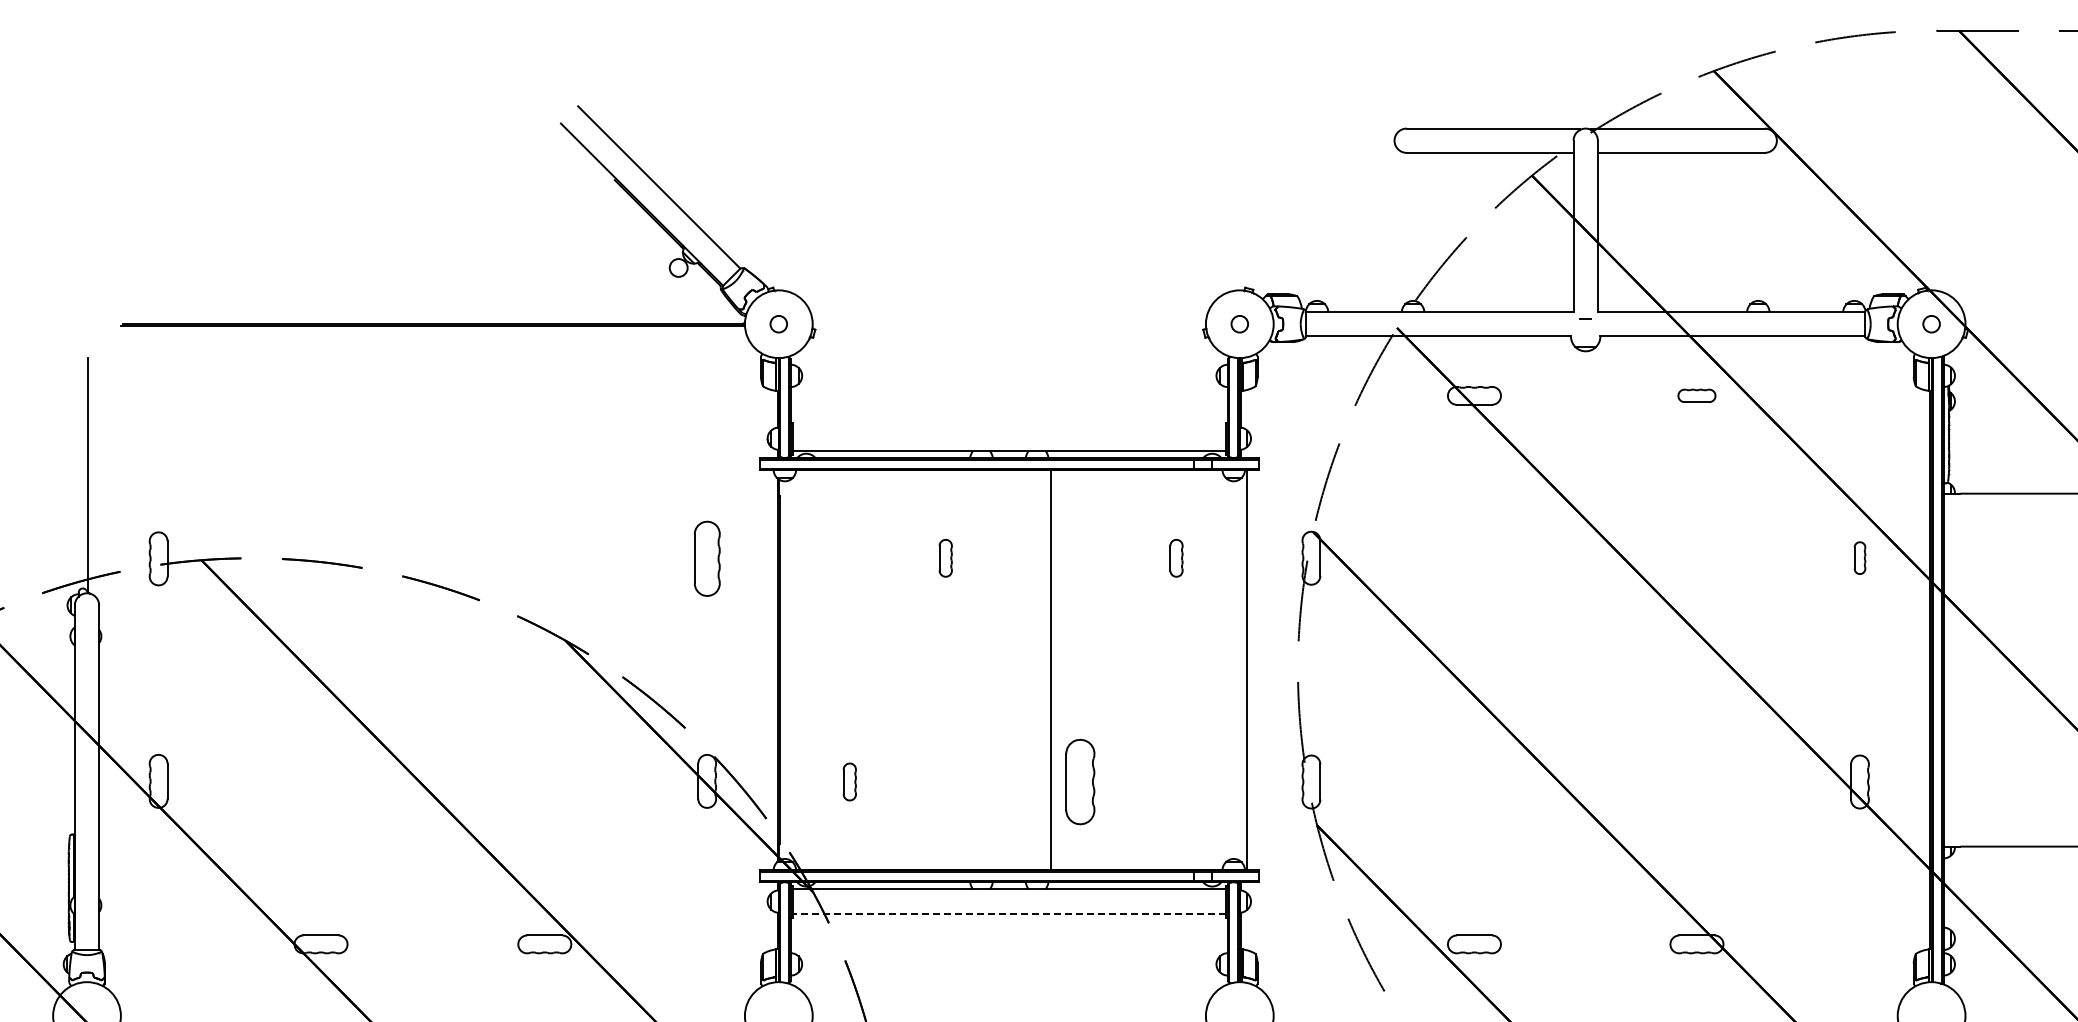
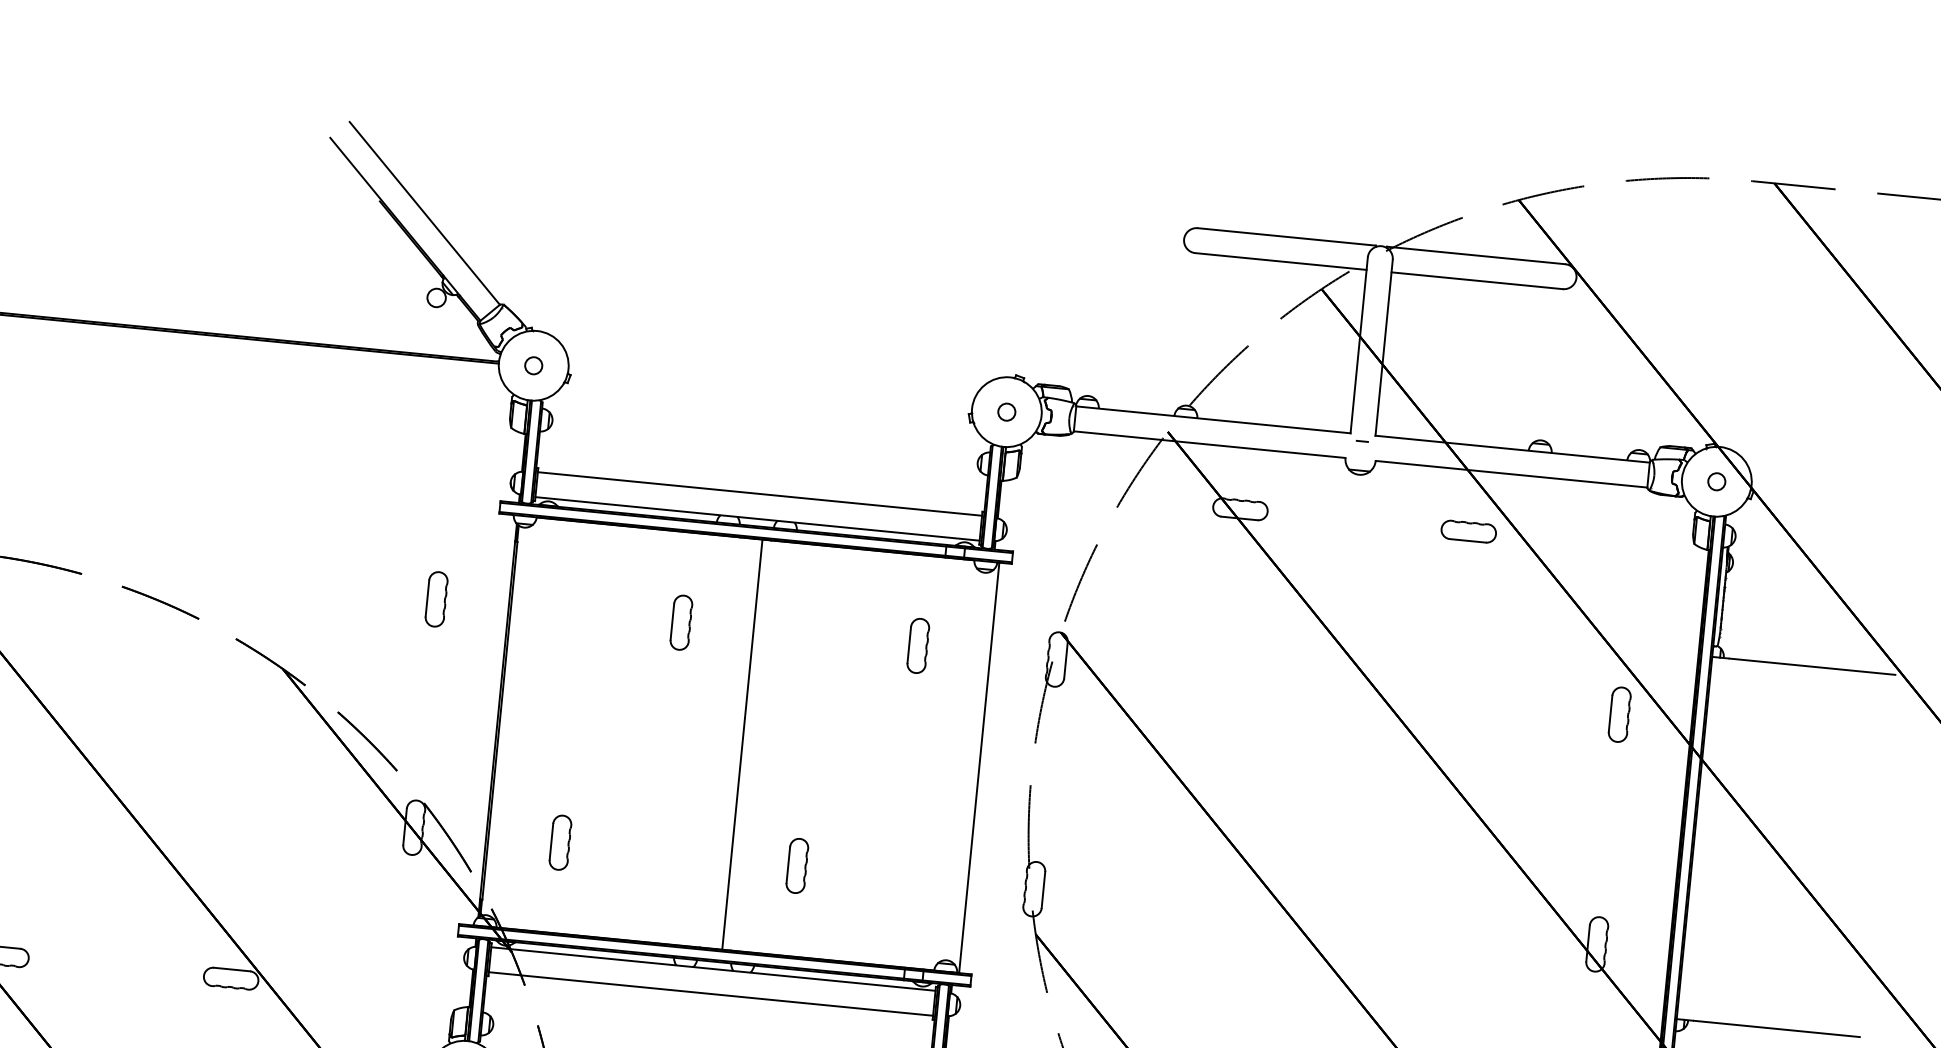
part: (1696, 395) -> (1468, 531), size x1.43
line: (1008, 426) -> (759, 493), added
part: (1859, 557) -> (1619, 713), size x1.67
part: (706, 558) -> (435, 598), size x0.71
part: (945, 558) -> (681, 622), size x1.43
part: (1176, 558) -> (918, 646), size x1.43
line: (1051, 669) -> (742, 744), moved
part: (849, 781) -> (560, 842), size x1.43
part: (1080, 781) -> (797, 865), size x0.62
line: (1008, 913) -> (710, 993), dashed -> solid

